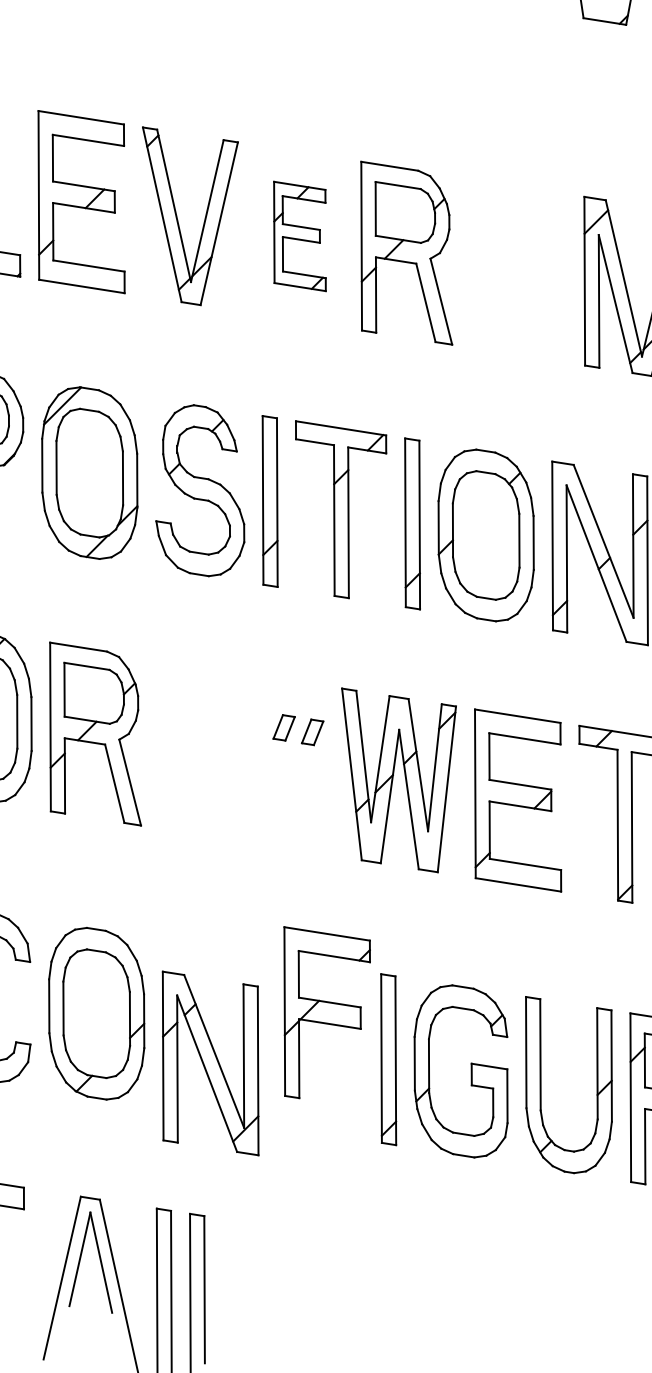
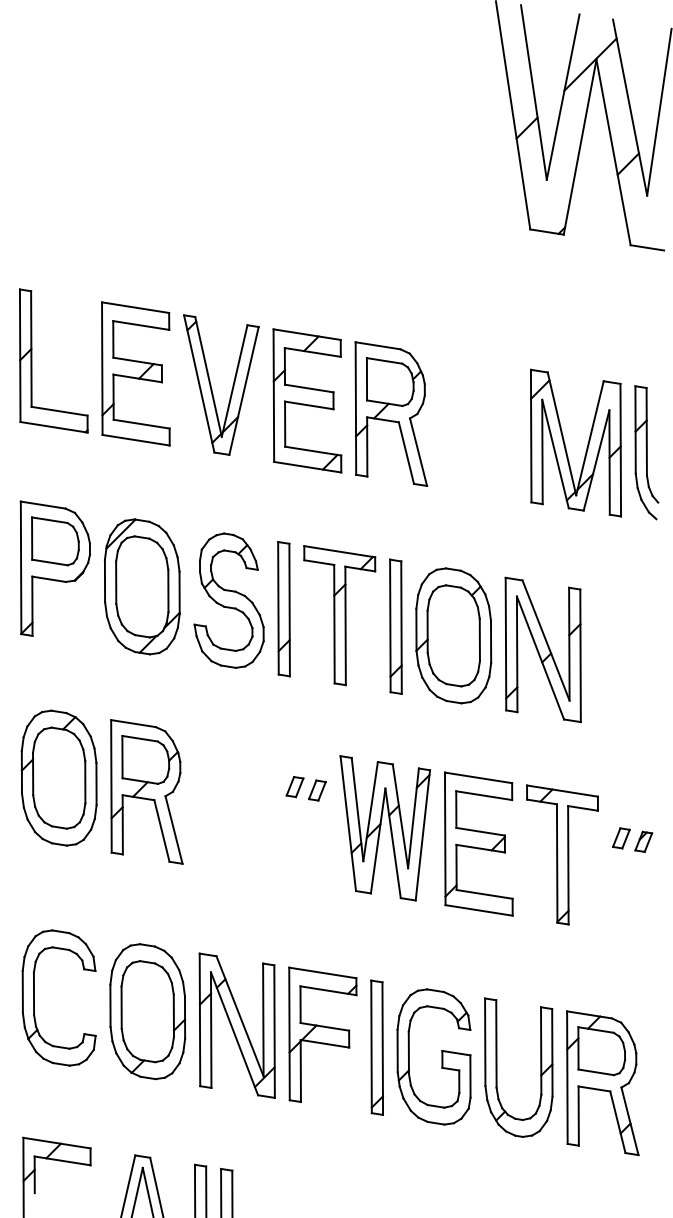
part: (300, 235) -> (307, 400), size x1.67
part: (326, 1012) -> (322, 1034), moved
part: (209, 1063) -> (236, 1025), moved

